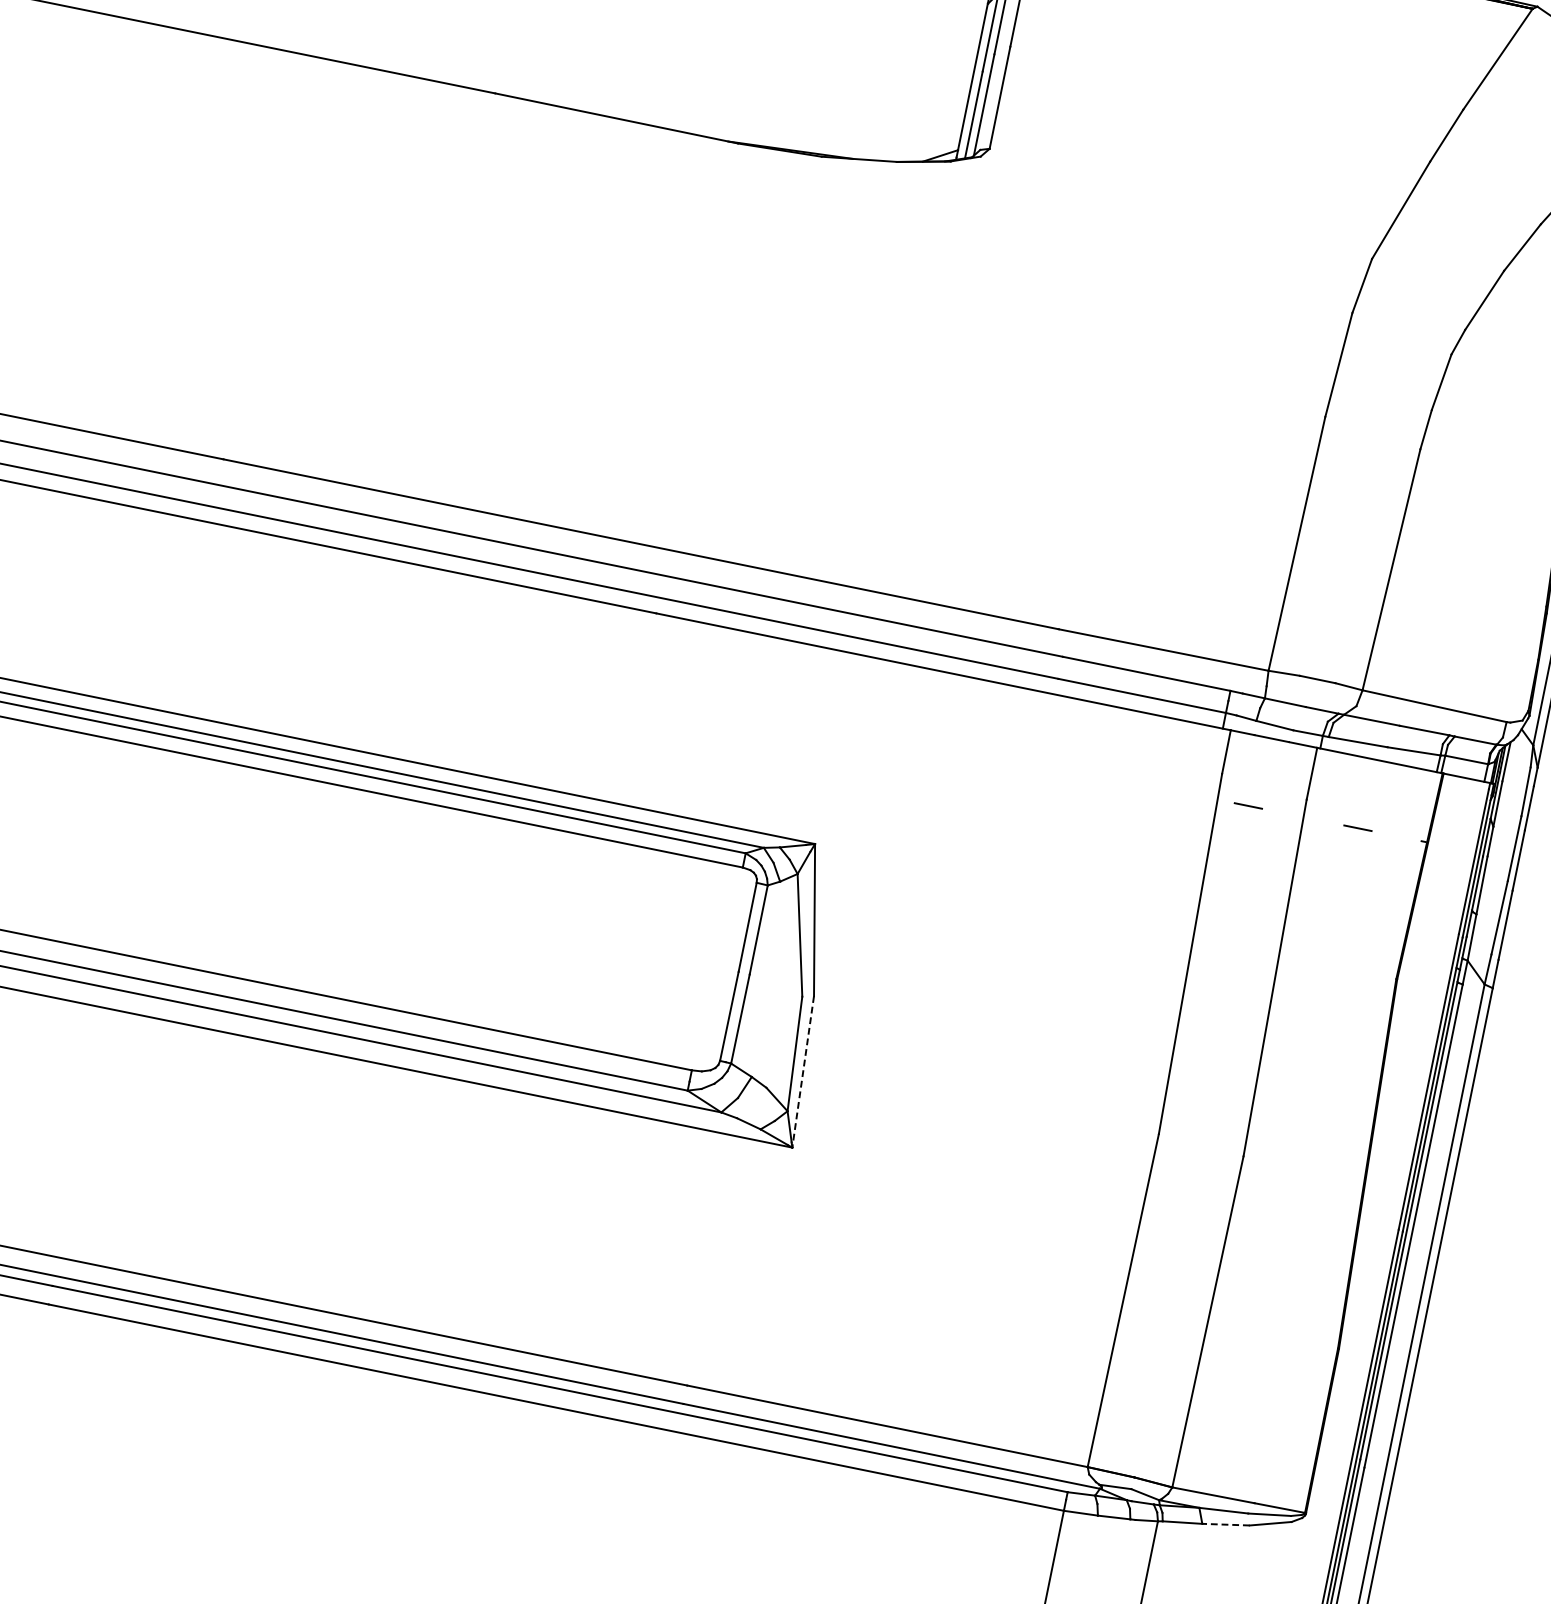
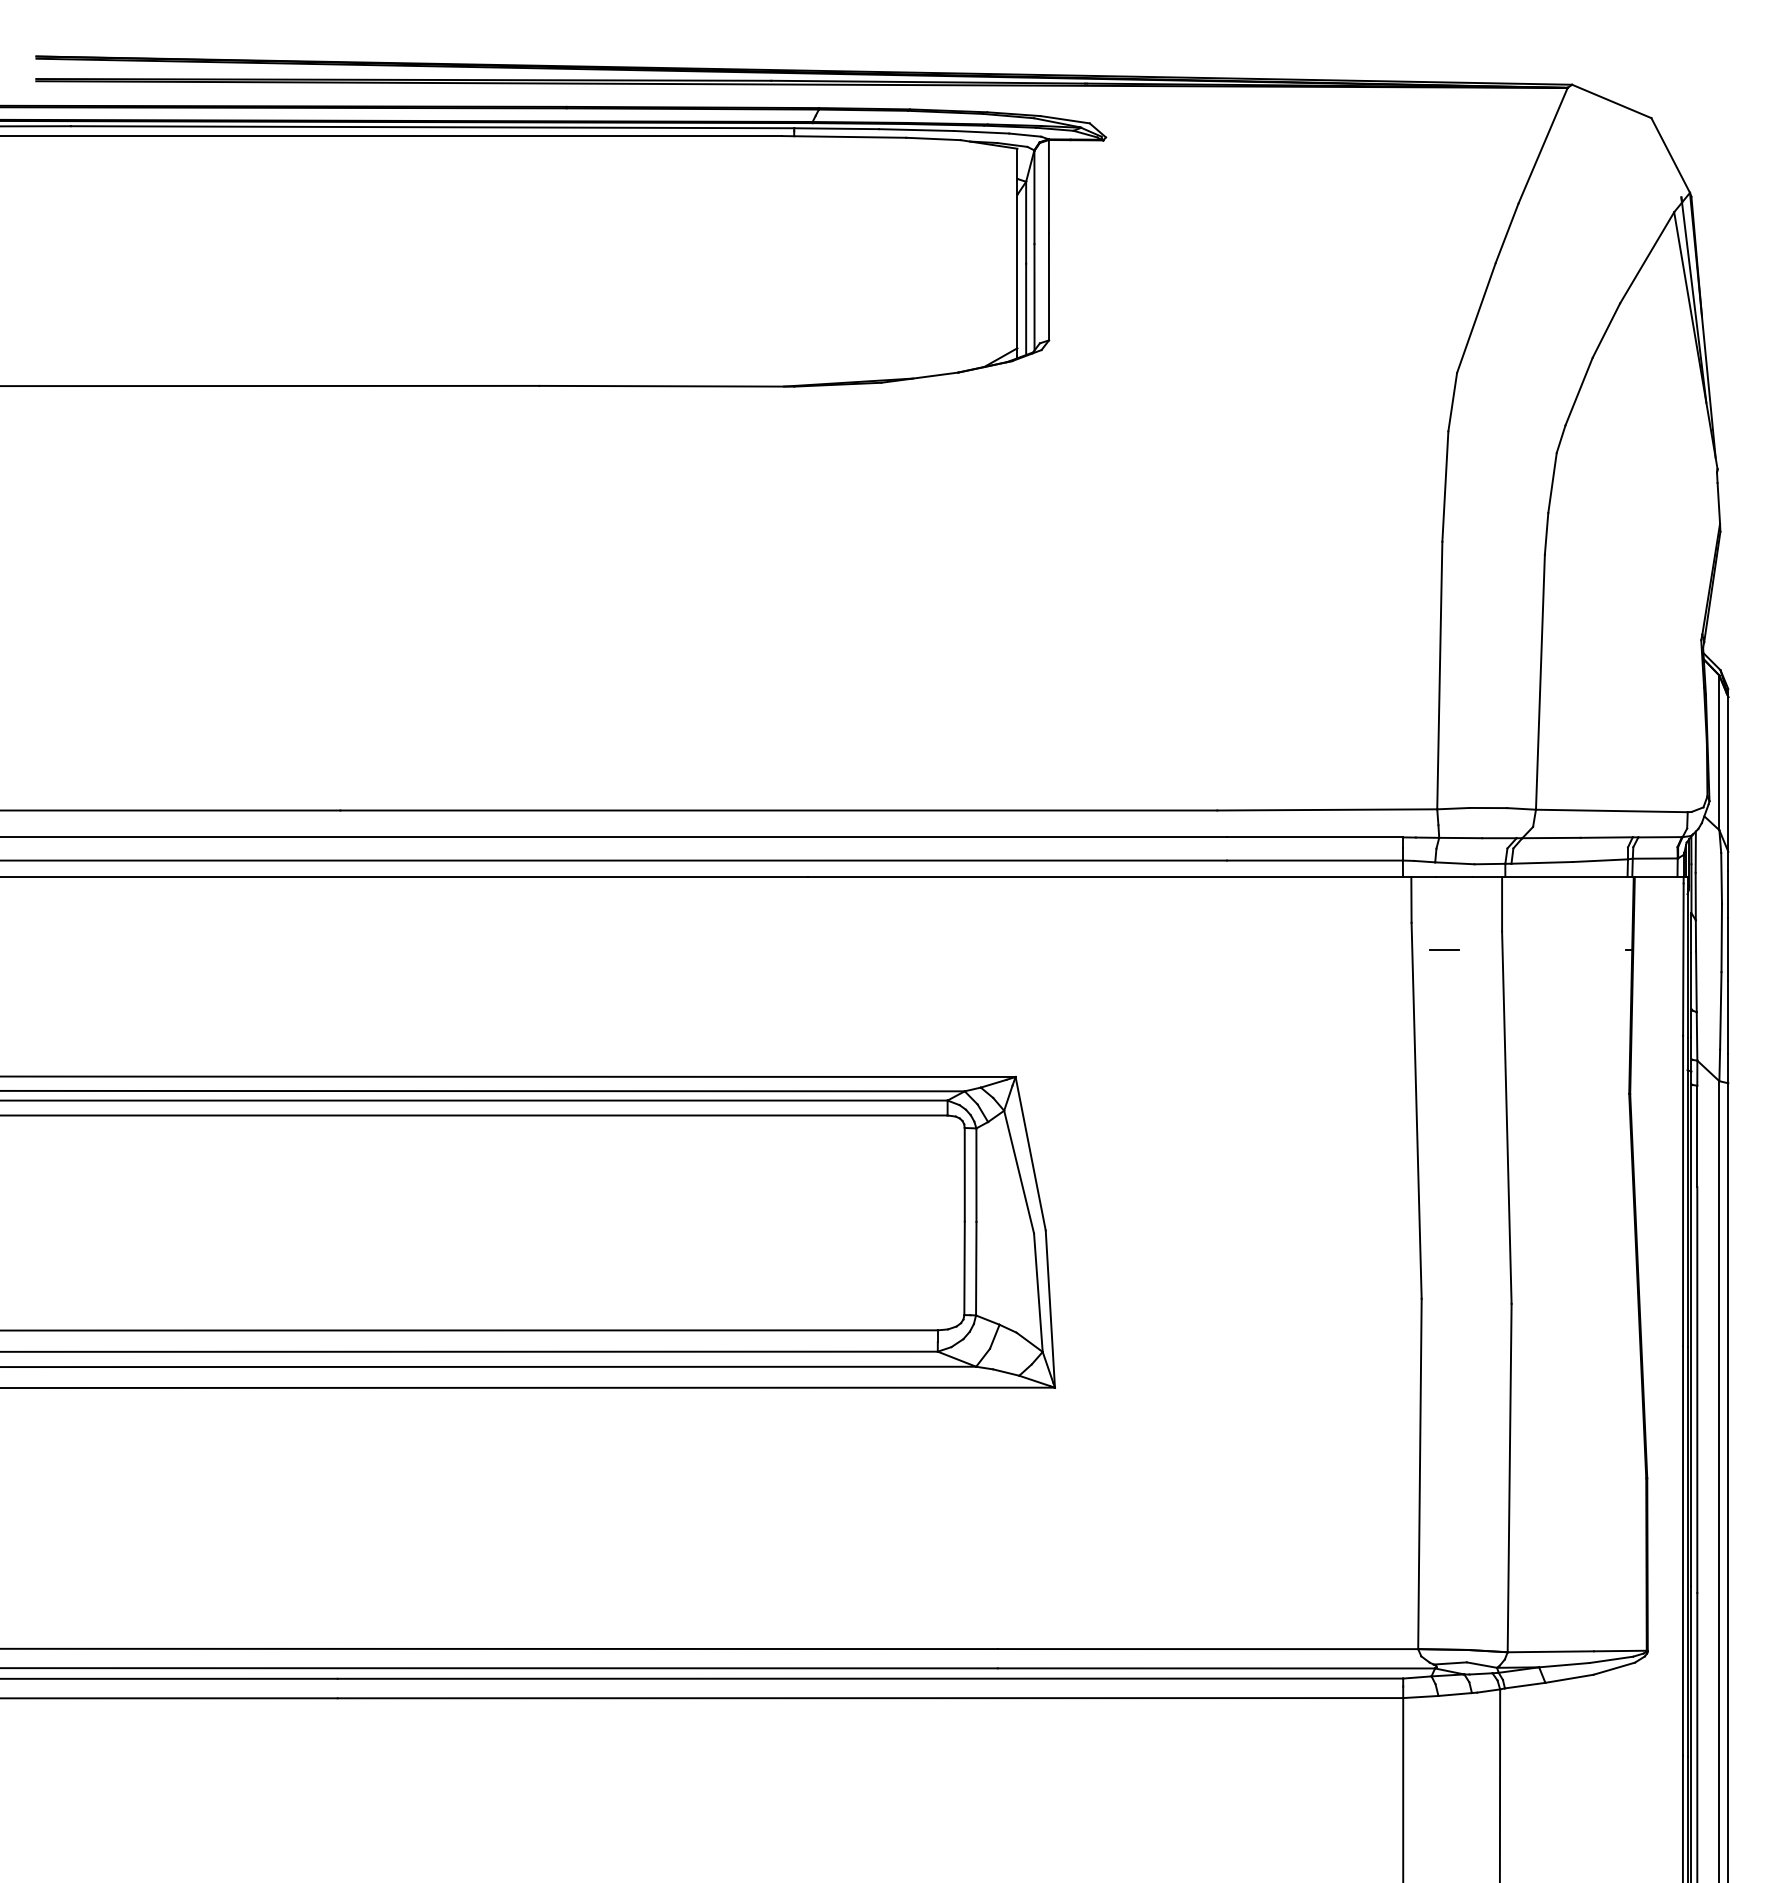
line: (1357, 828) -> (1559, 949), removed
line: (803, 1072) -> (1050, 1309), dashed -> solid
line: (1225, 1524) -> (1568, 1678), dashed -> solid

